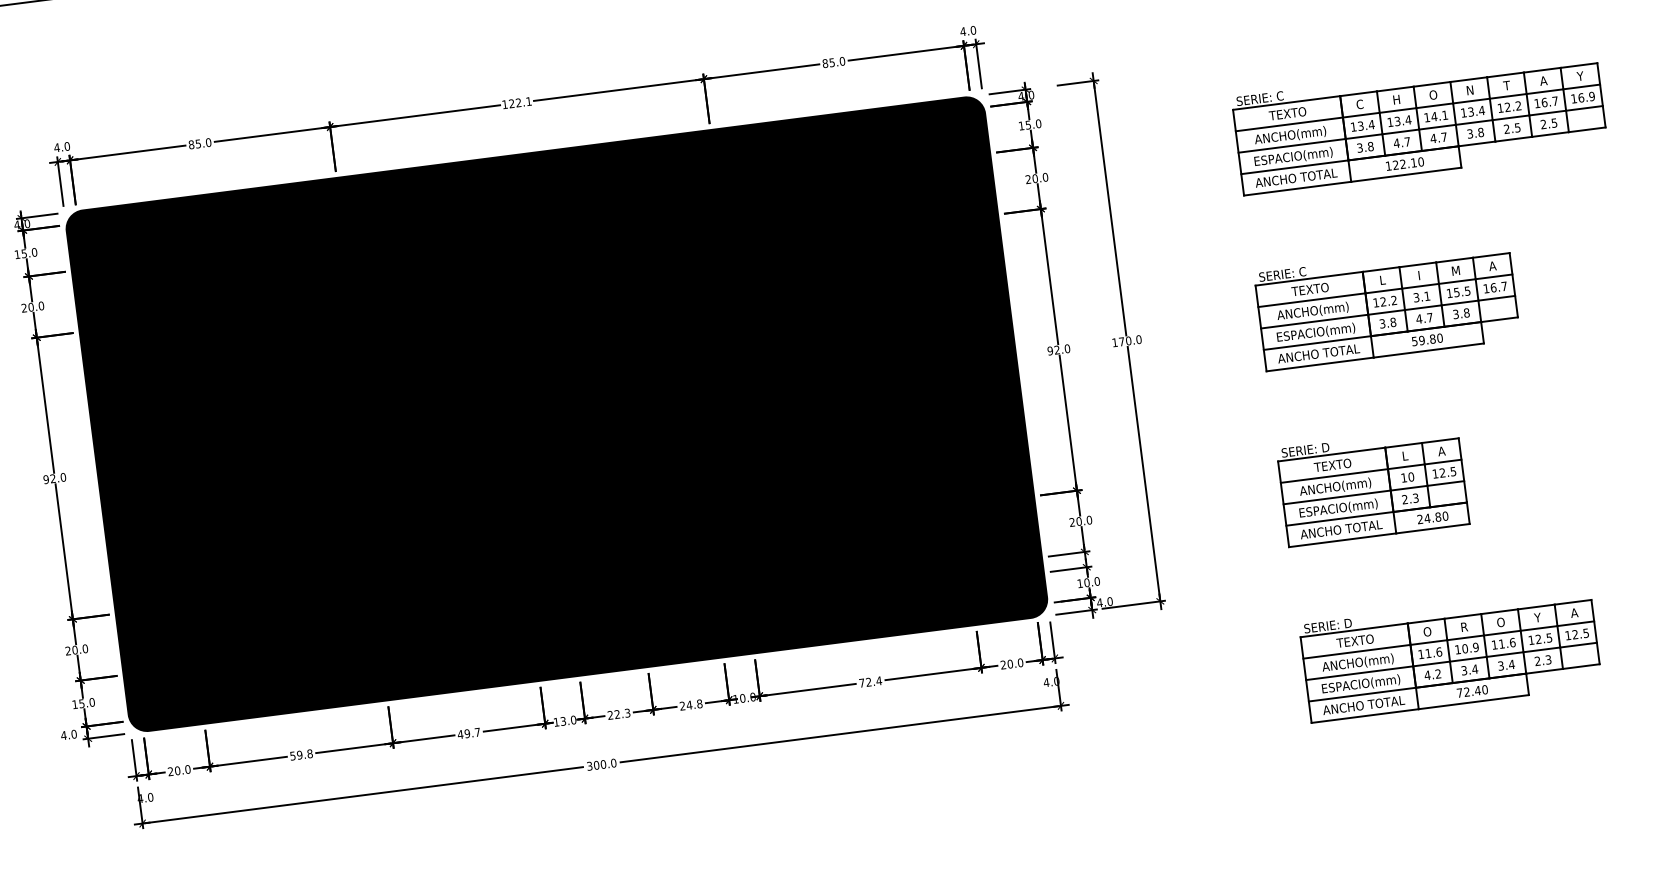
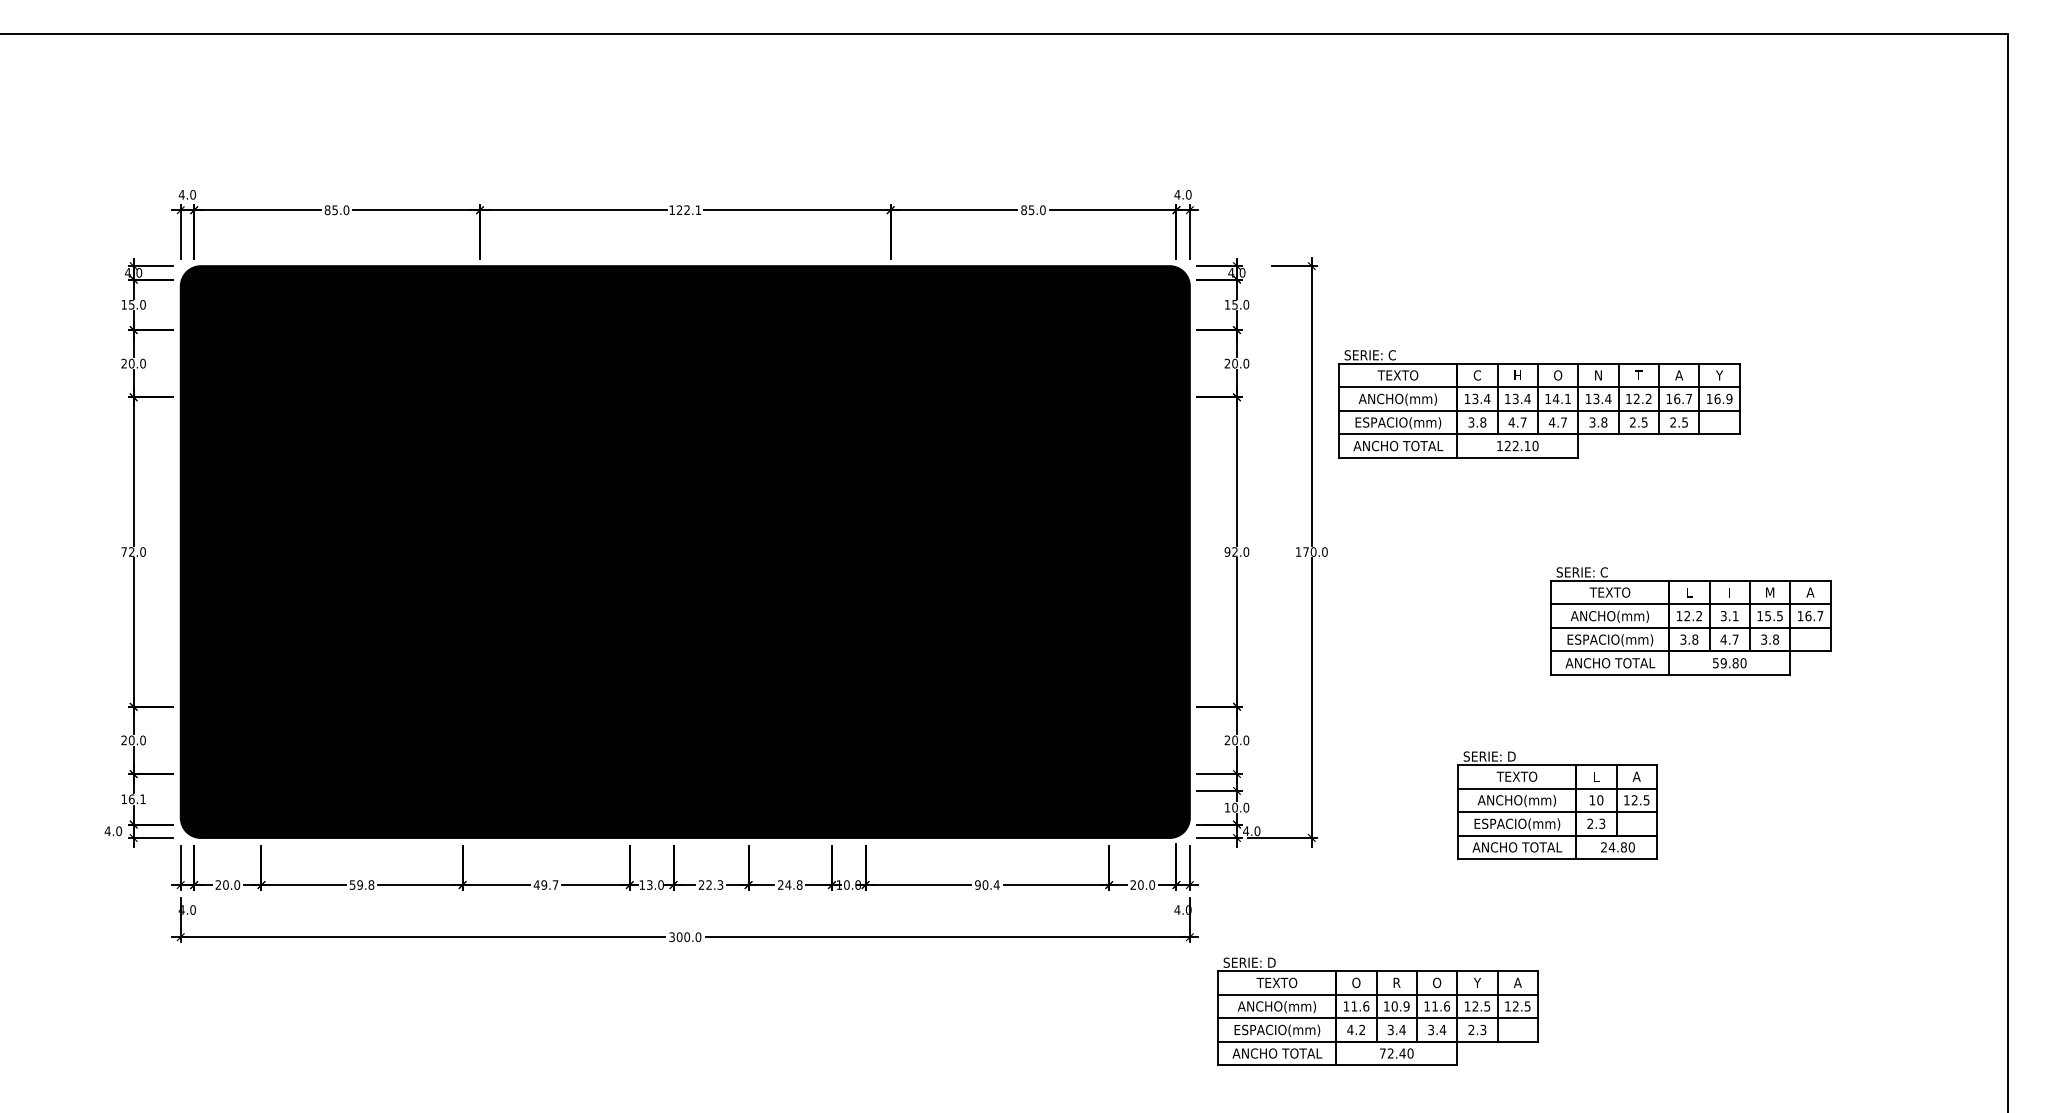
part: (1419, 123) -> (1539, 404), moved
part: (1386, 306) -> (1690, 621), moved
text: (46, 479) -> (124, 551), 92.0 -> 72.0
part: (1372, 486) -> (1557, 805), moved
part: (1450, 655) -> (1377, 1011), moved
text: (865, 682) -> (981, 884), 72.4 -> 90.4
text: (86, 703) -> (136, 799), 15.0 -> 16.1

